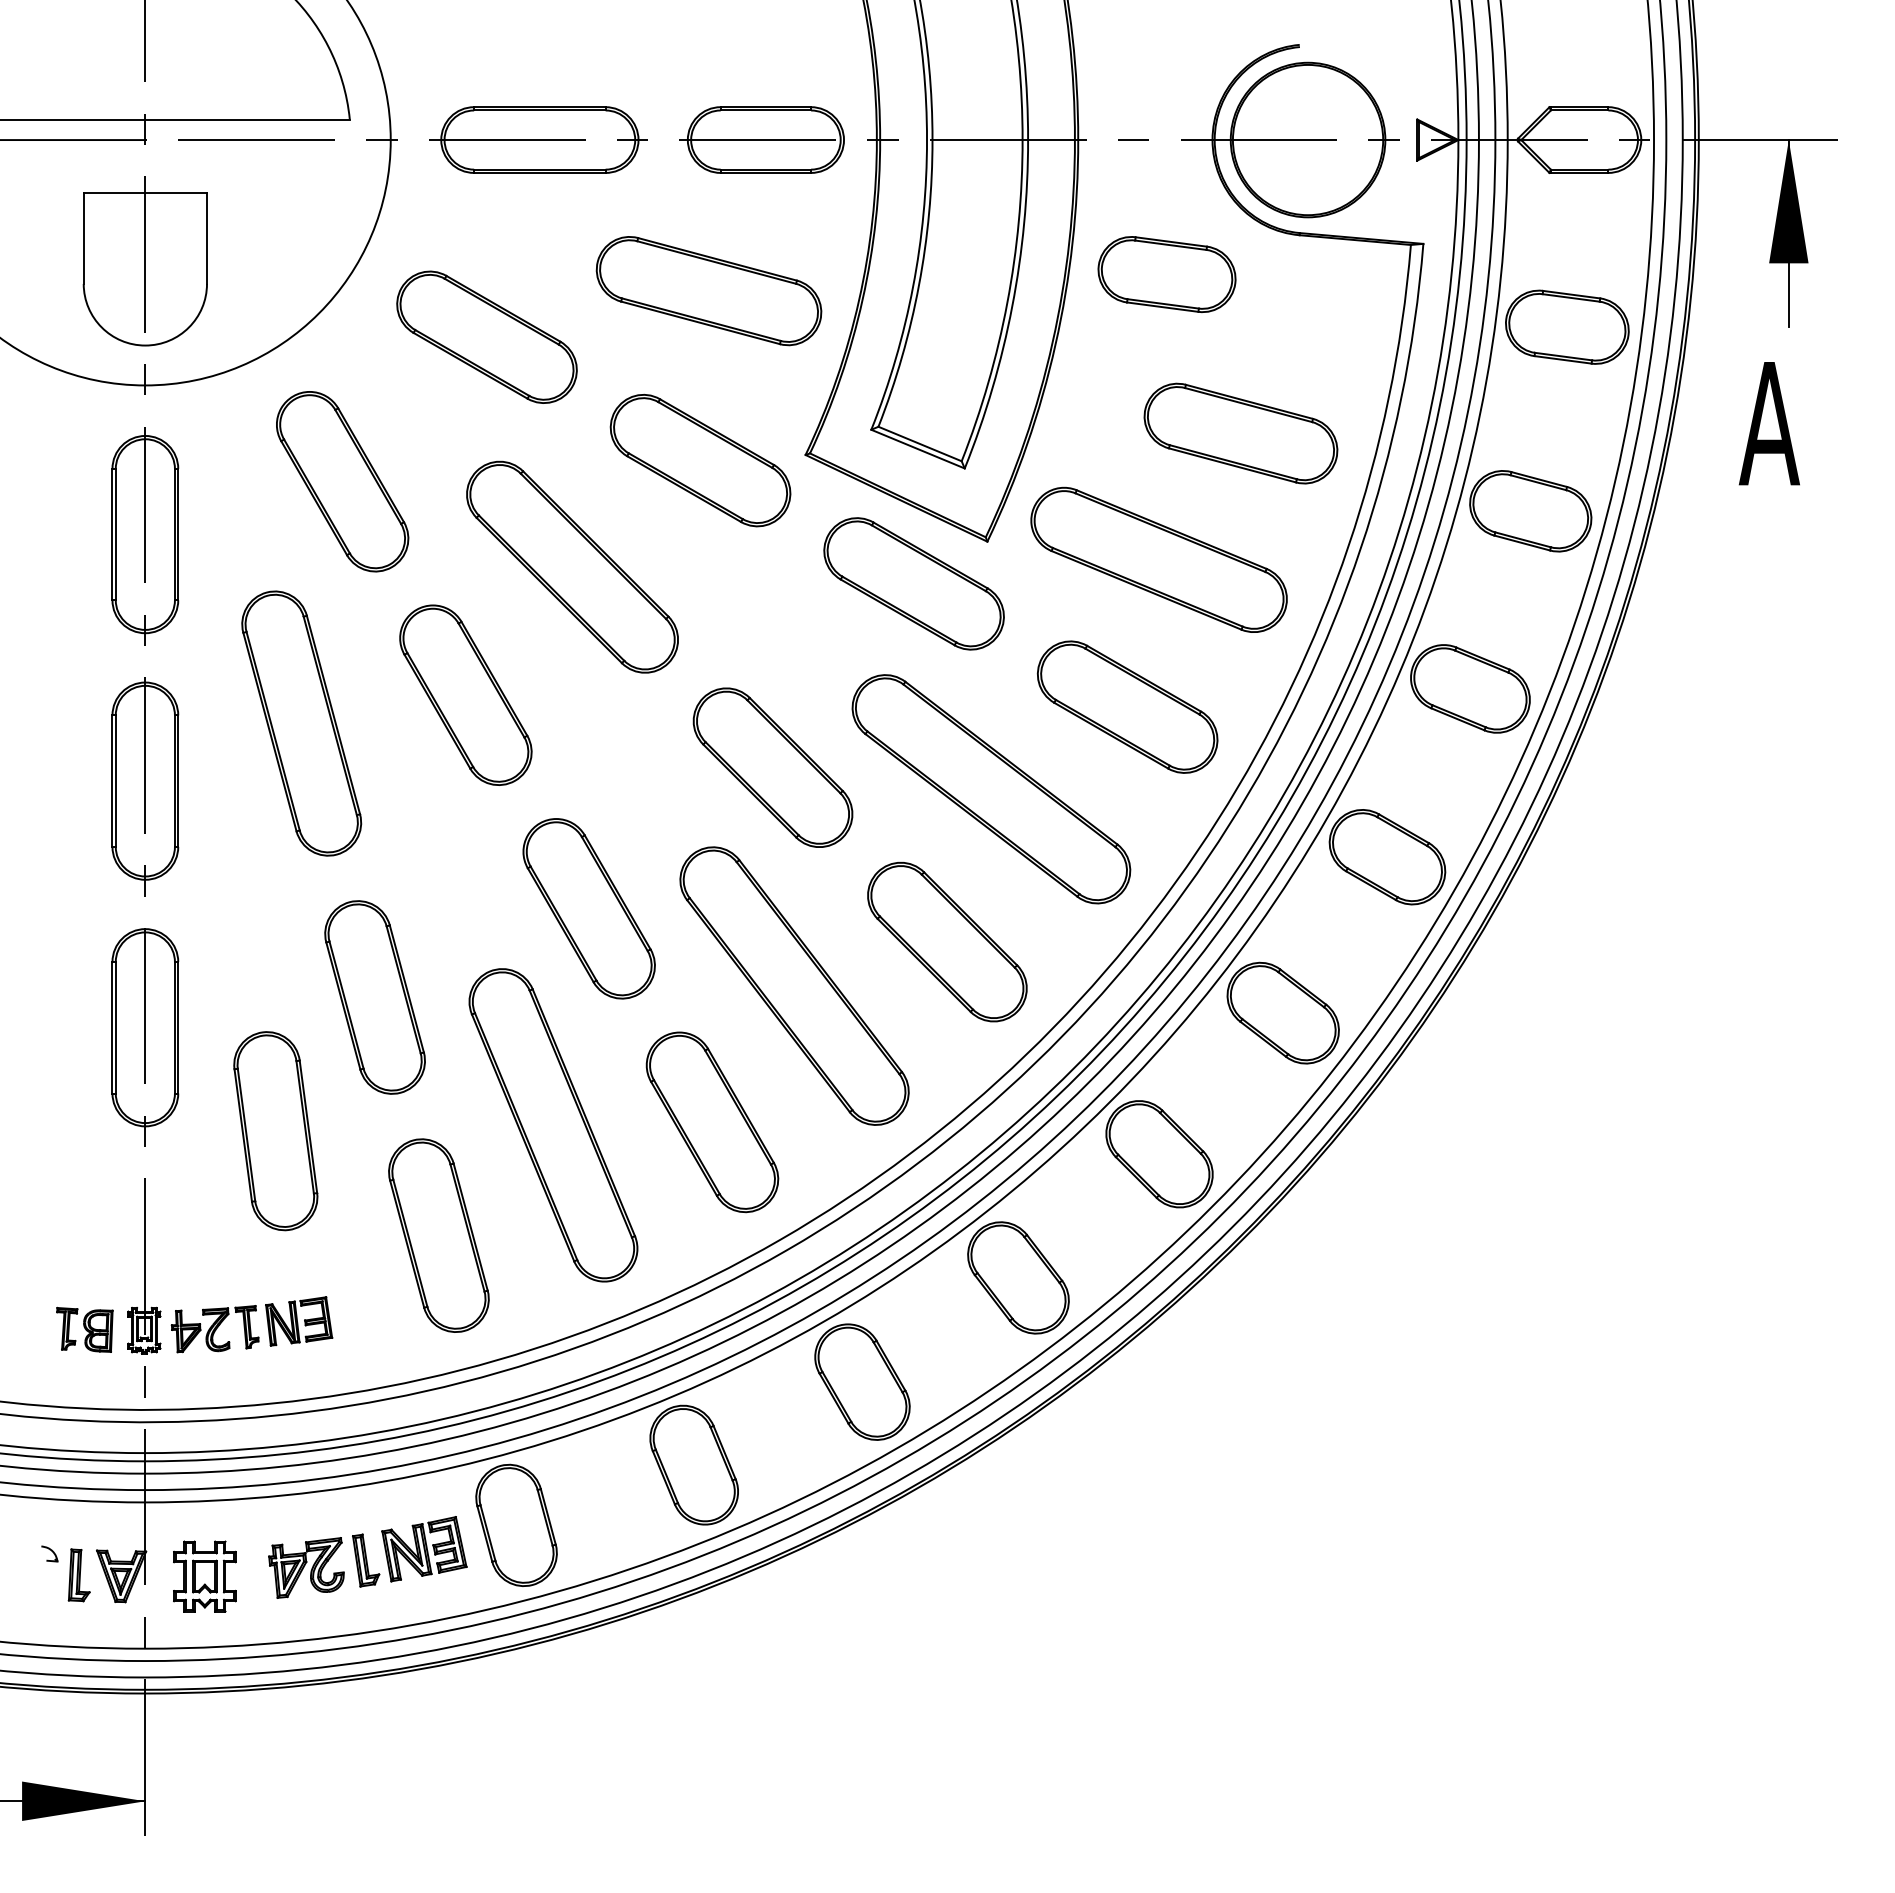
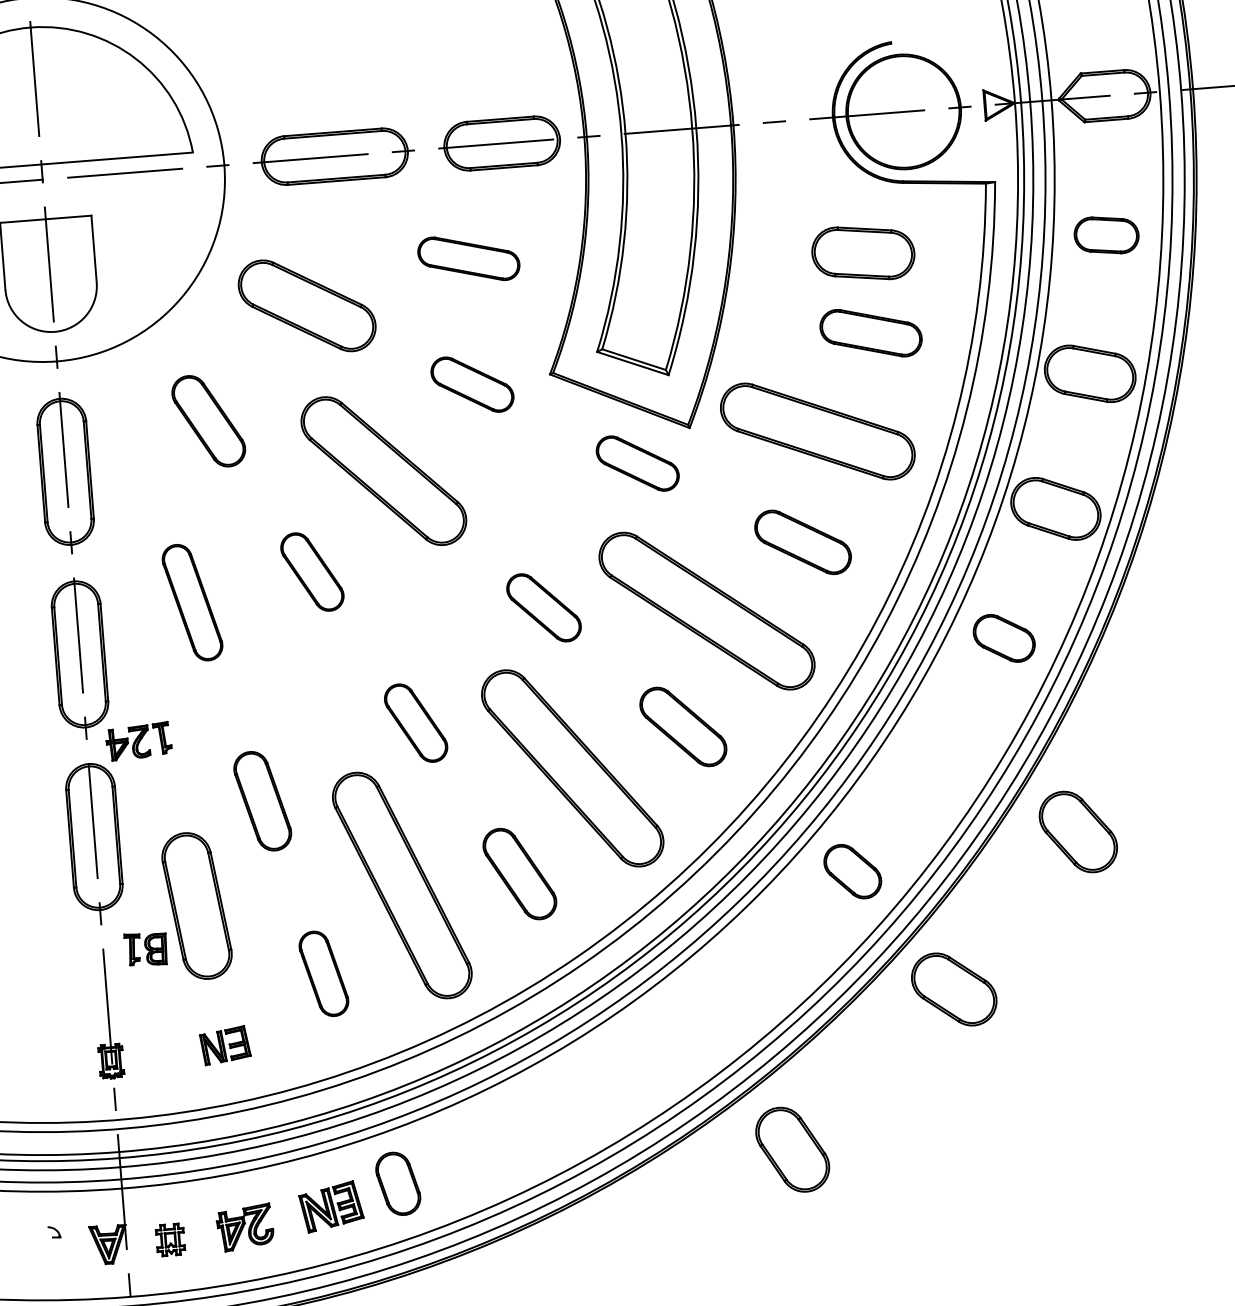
part: (1166, 274) -> (862, 253), moved
part: (708, 291) -> (468, 259), size x0.6
part: (1567, 326) -> (1106, 234), size x0.7
part: (1240, 433) -> (870, 333), size x0.7
part: (700, 460) -> (472, 384), size x0.6
part: (342, 481) -> (208, 421), size x0.7
part: (913, 583) -> (637, 463), size x0.6
part: (465, 694) -> (312, 571), size x0.6
part: (1127, 706) -> (802, 541), size x0.7
part: (301, 723) -> (192, 602), size x0.6
part: (772, 767) -> (543, 607), size x0.6
part: (1387, 857) -> (1004, 638), size x0.7
part: (588, 908) -> (415, 722), size x0.6
part: (947, 942) -> (683, 727), size x0.7
part: (374, 997) -> (262, 801), size x0.7
part: (1282, 1012) -> (953, 989), moved
part: (712, 1122) -> (519, 874), size x0.7
part: (1159, 1154) -> (852, 871), size x0.7
part: (438, 1235) -> (323, 973), size x0.6
part: (1018, 1277) -> (1078, 831), moved
part: (84, 1329) -> (145, 949), moved
part: (214, 1329) -> (138, 741), moved
part: (862, 1381) -> (792, 1149), moved
part: (693, 1464) -> (525, 1128), removed
part: (516, 1524) -> (398, 1183), size x0.7
part: (366, 1560) -> (289, 1218), removed
part: (78, 1575) -> (76, 1246), removed
part: (204, 1576) -> (170, 1239), size x0.6

